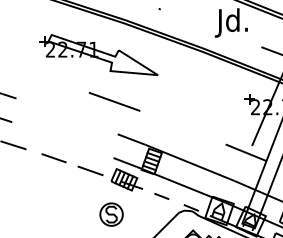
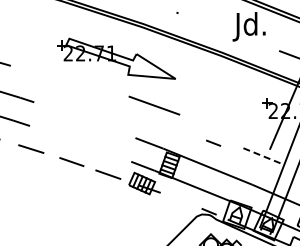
line: (114, 101) -> (154, 105), moved
line: (246, 152) -> (264, 156), solid -> dashed
line: (161, 195) -> (213, 142), moved
part: (111, 214) -> (129, 218), removed

